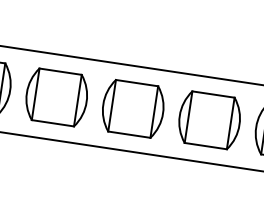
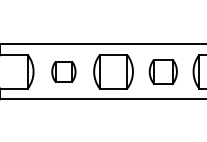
part: (56, 96) -> (63, 71), size x0.6
part: (210, 119) -> (163, 71), size x0.7

